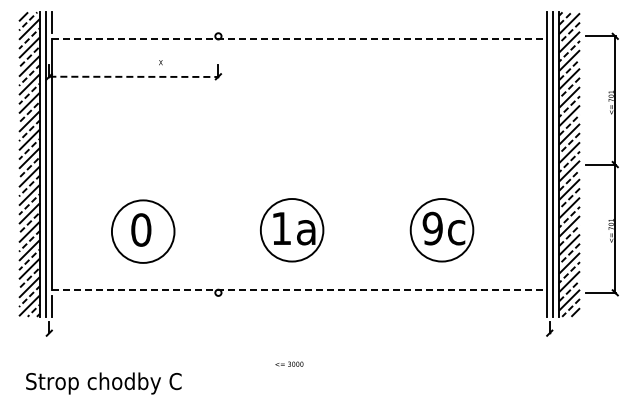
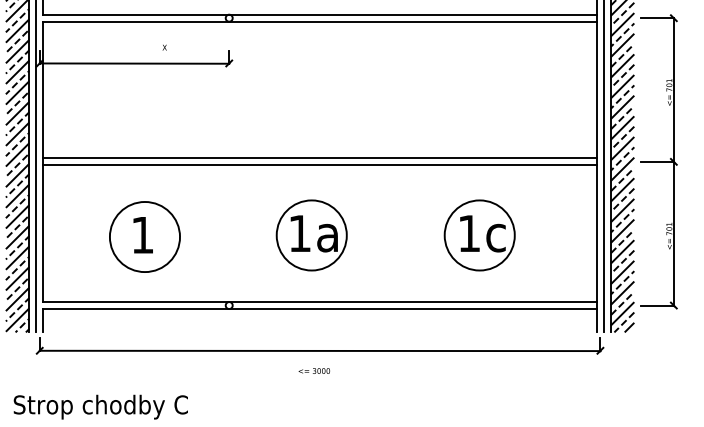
line: (299, 33) -> (320, 15), added
line: (300, 39) -> (321, 21), dashed -> solid
line: (133, 76) -> (134, 63), dashed -> solid
line: (299, 161) -> (320, 158), added
line: (299, 167) -> (320, 165), added
text: (432, 228) -> (469, 233), 9c -> 1c
text: (141, 229) -> (143, 234), 0 -> 1
line: (300, 289) -> (321, 301), dashed -> solid
line: (299, 295) -> (320, 308), added
line: (299, 333) -> (320, 351), added
text: (289, 363) -> (314, 370), moved

